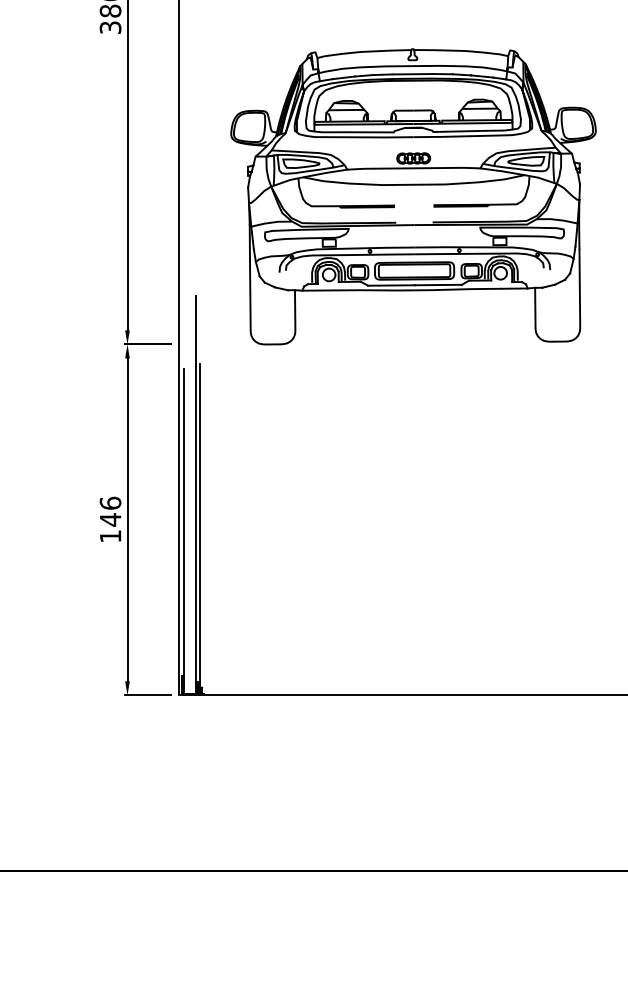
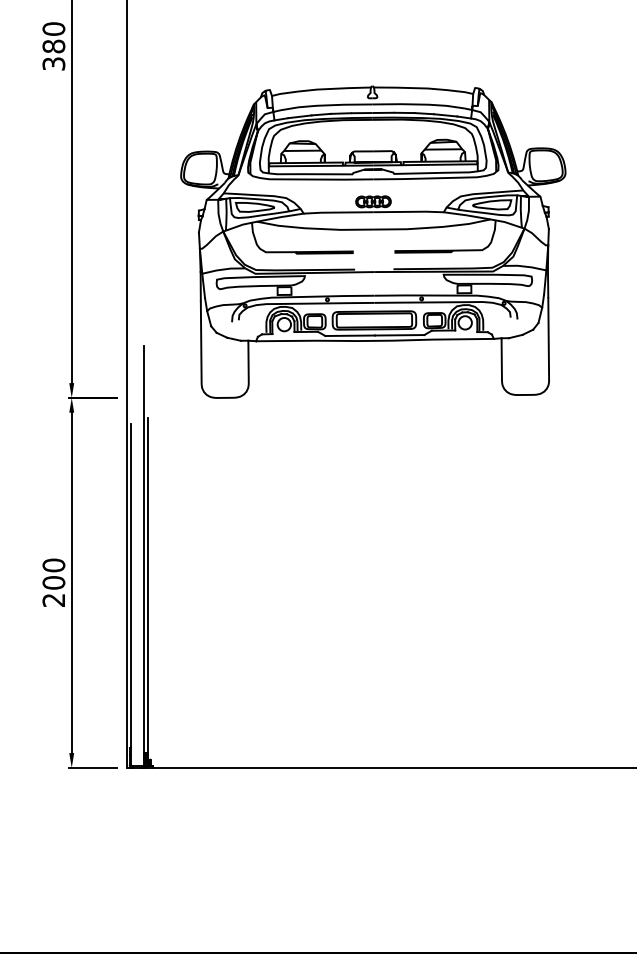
text: (110, 519) -> (53, 582), 146 -> 200

